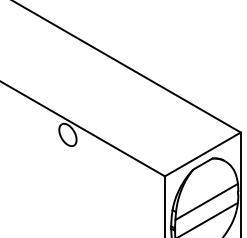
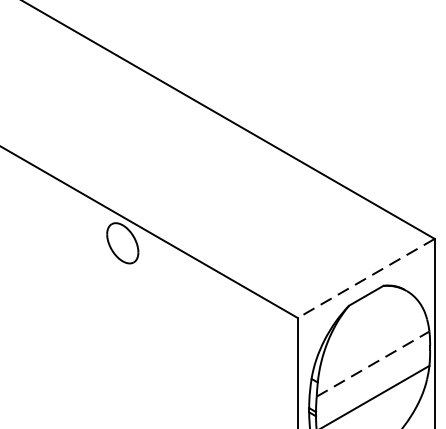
line: (202, 154) -> (365, 278), solid -> dashed
line: (207, 201) -> (374, 363), solid -> dashed

